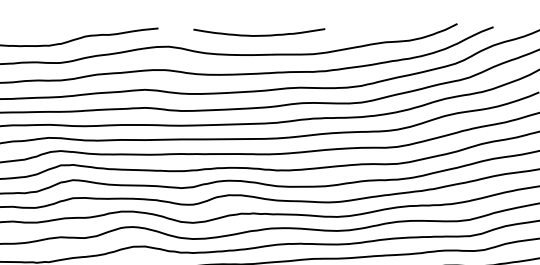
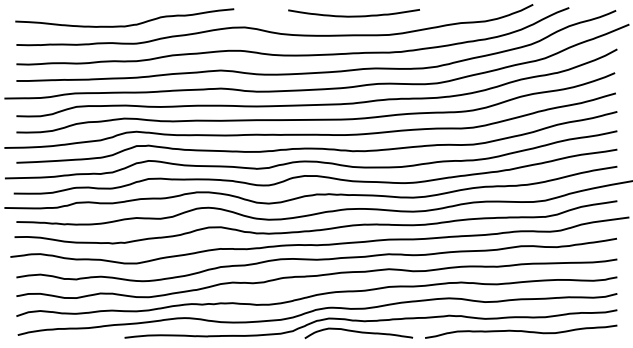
curve: (258, 34) -> (353, 15), moved

